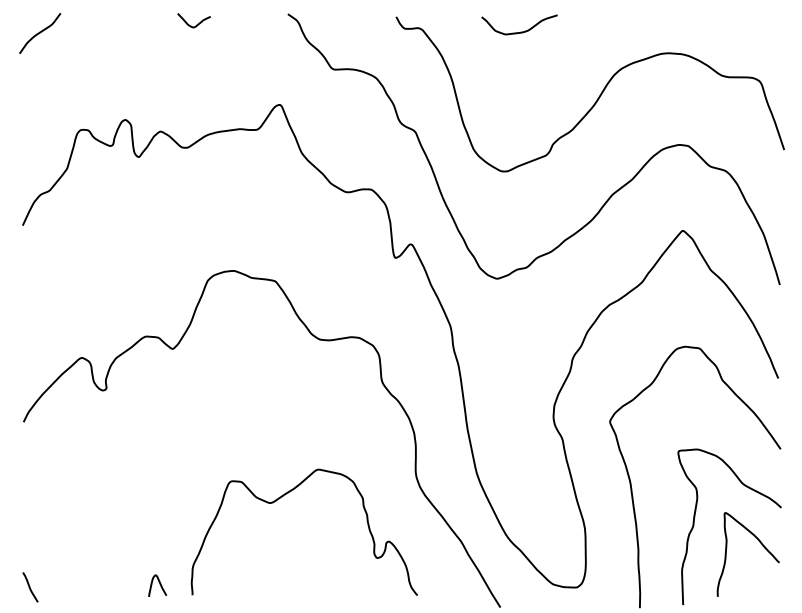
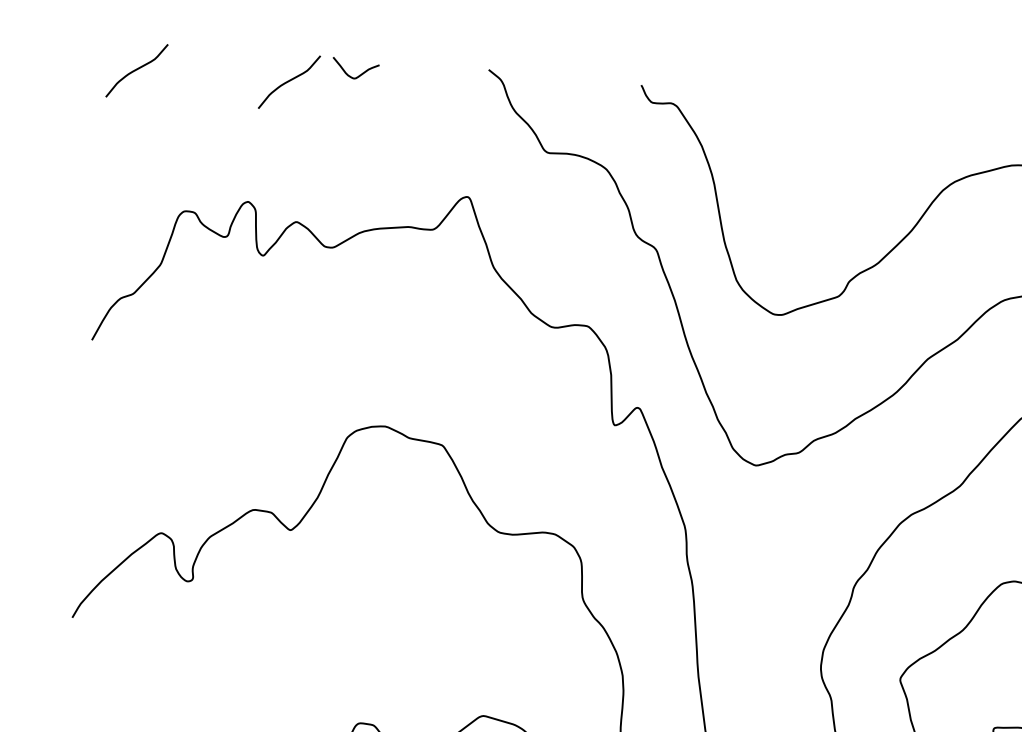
curve: (520, 31) -> (815, 118), removed
curve: (148, 33) -> (289, 82), added

